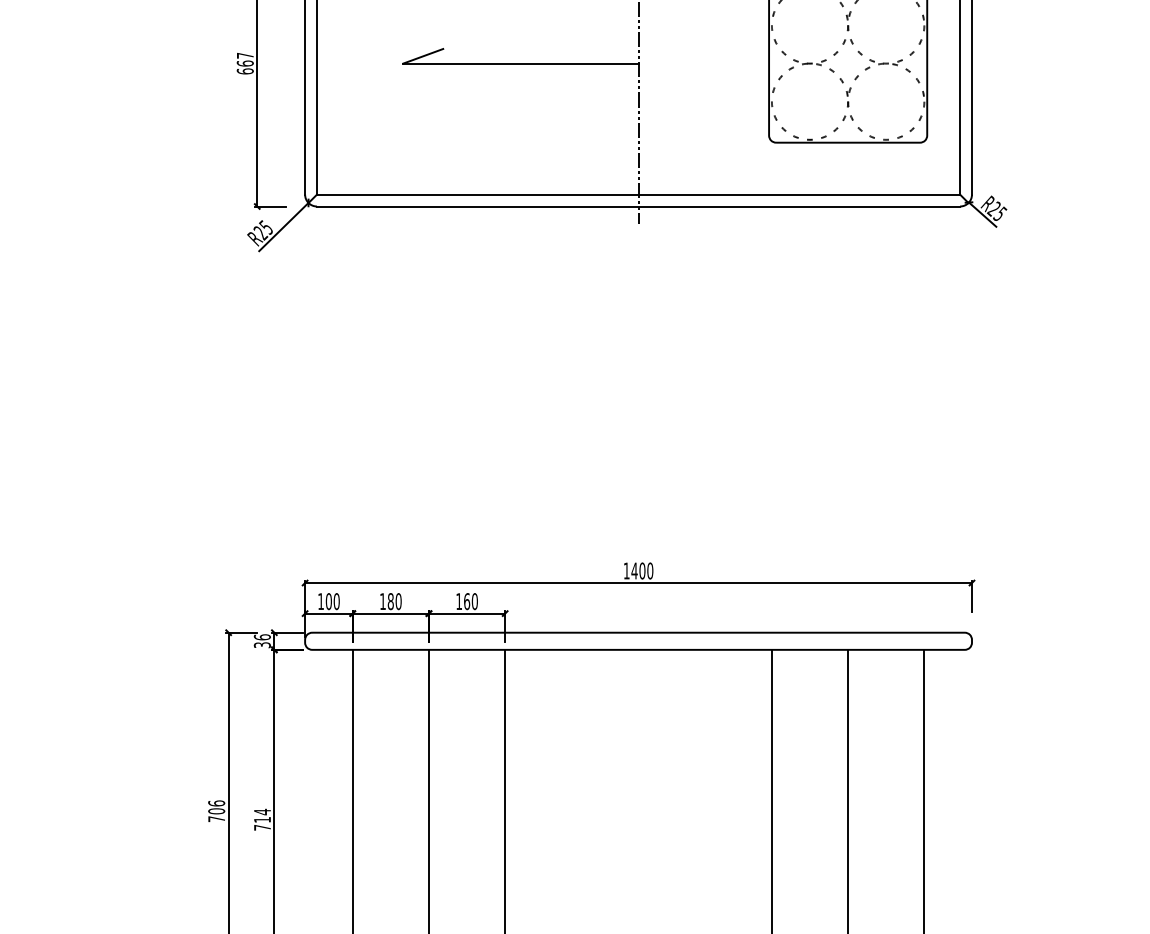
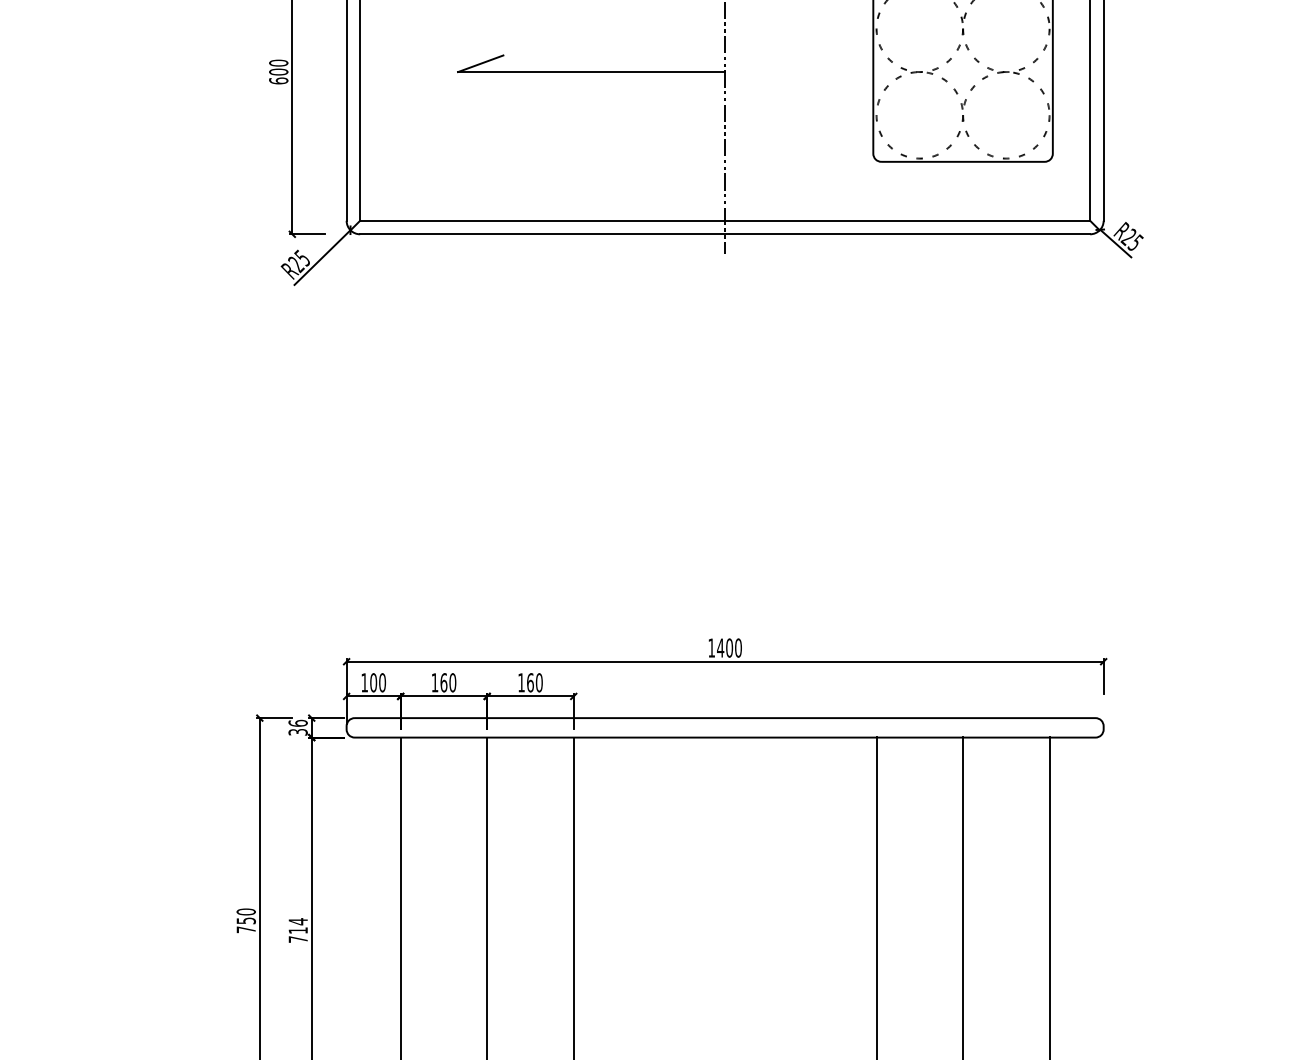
text: (245, 59) -> (278, 67), 667 -> 600
text: (390, 601) -> (443, 682), 180 -> 160
text: (216, 807) -> (245, 916), 706 -> 750

